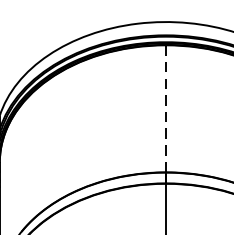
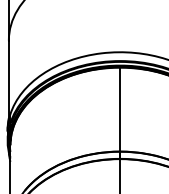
line: (166, 108) -> (120, 109), dashed -> solid

